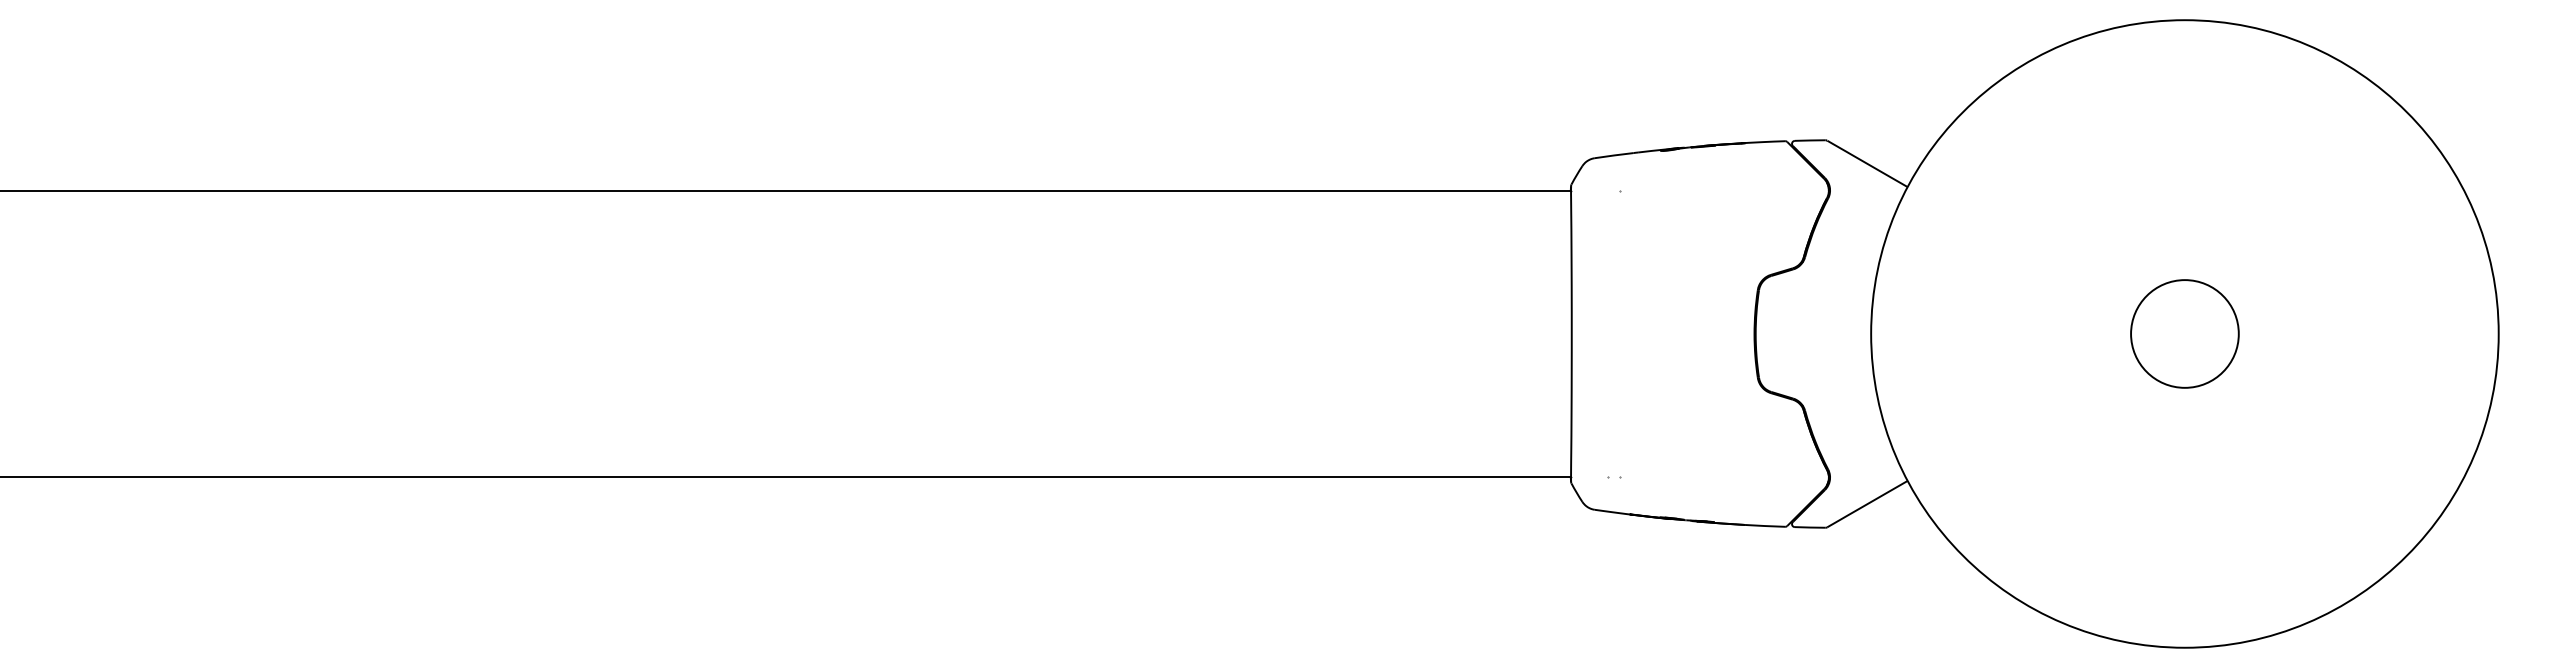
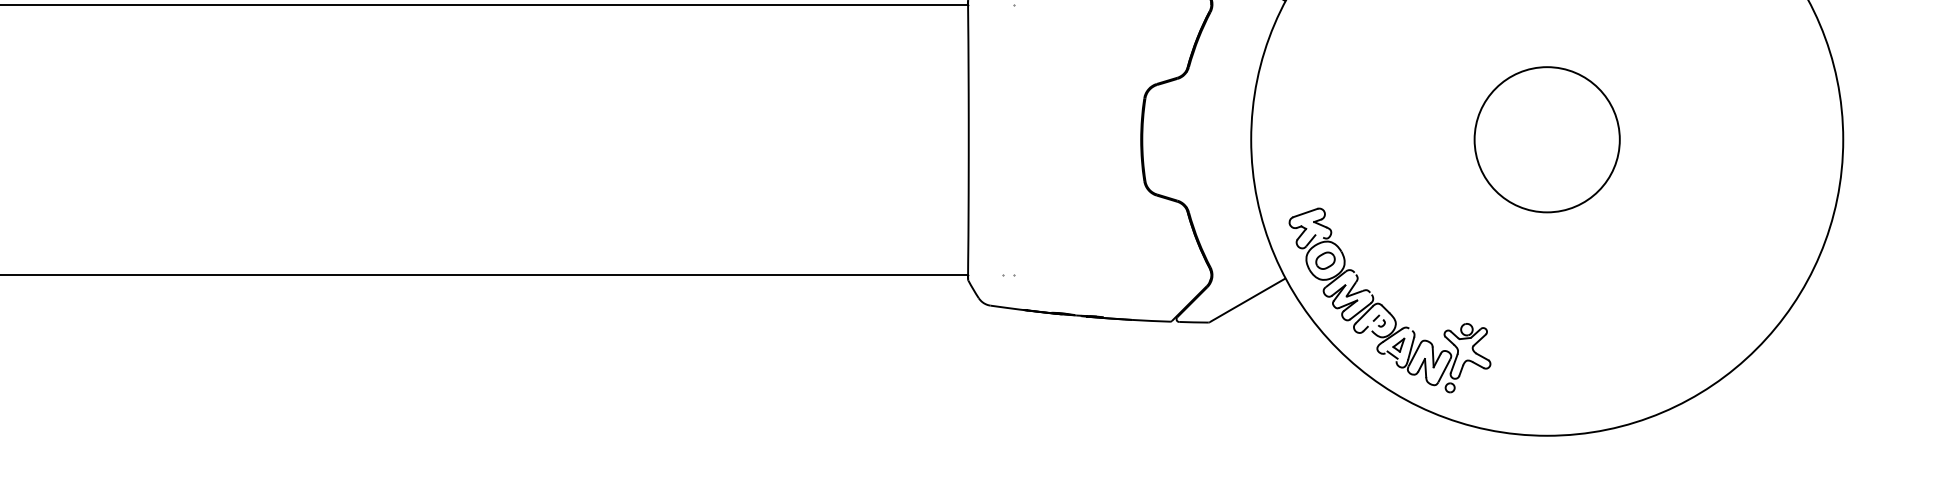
circle: (2184, 333) -> (1546, 139), size x1.43
part: (2010, 508) -> (1382, 304), added

